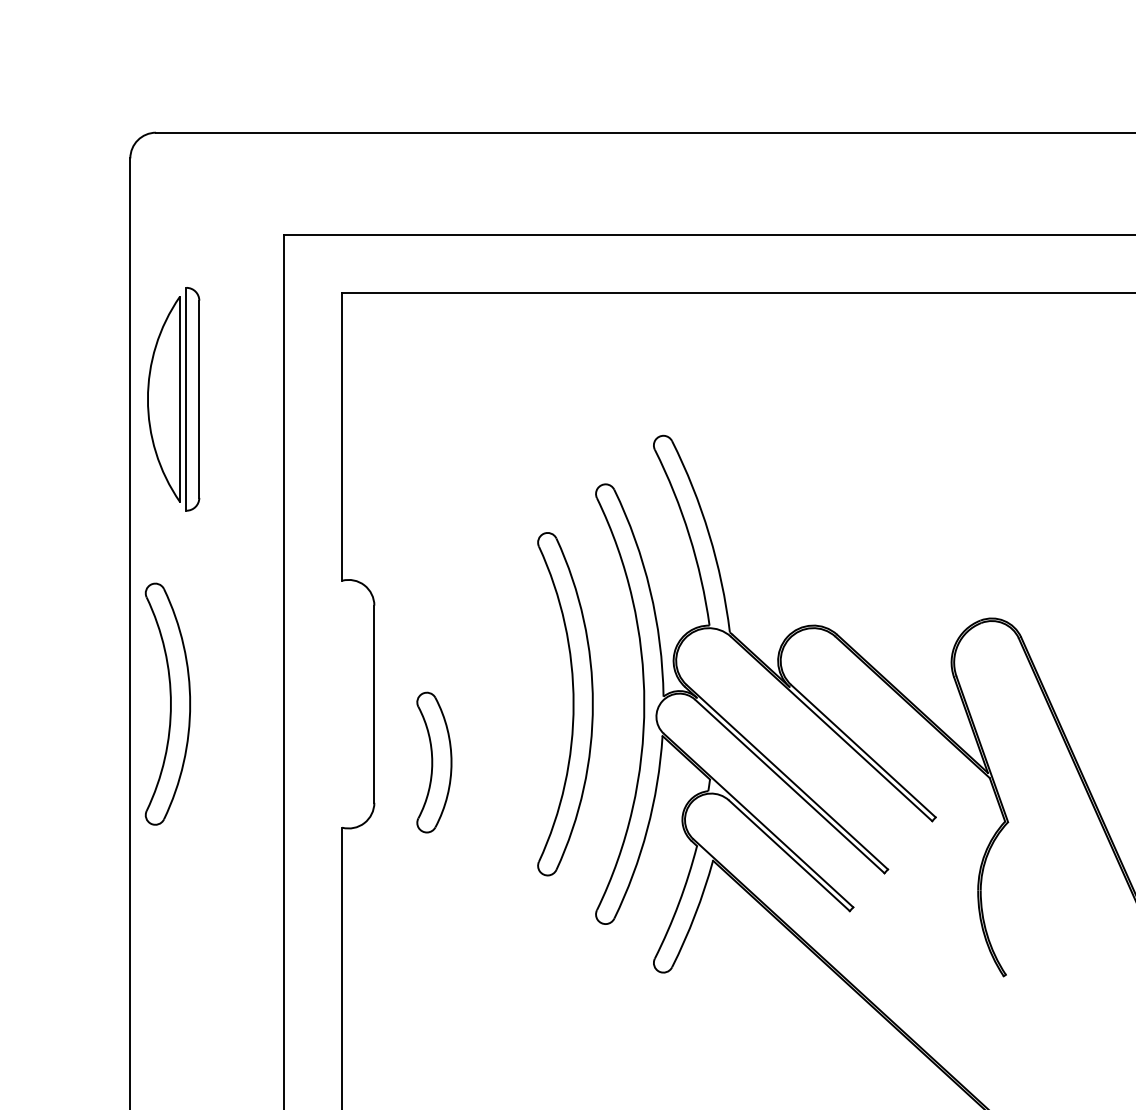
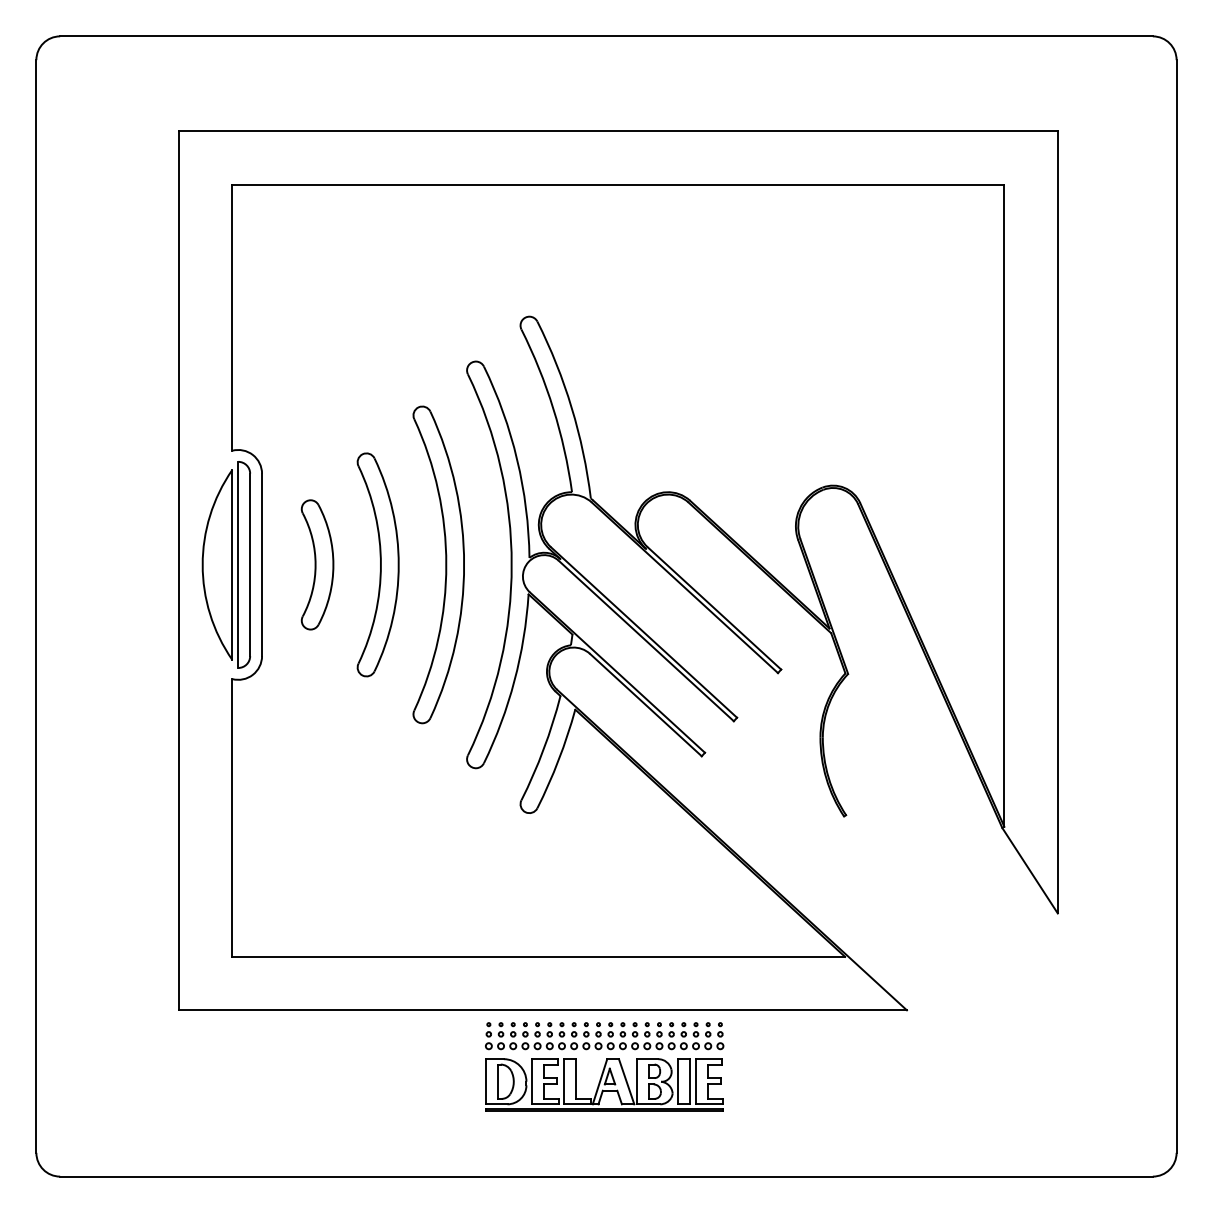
part: (172, 398) -> (225, 564), moved
part: (167, 703) -> (377, 564), moved
part: (434, 762) -> (317, 564), moved

